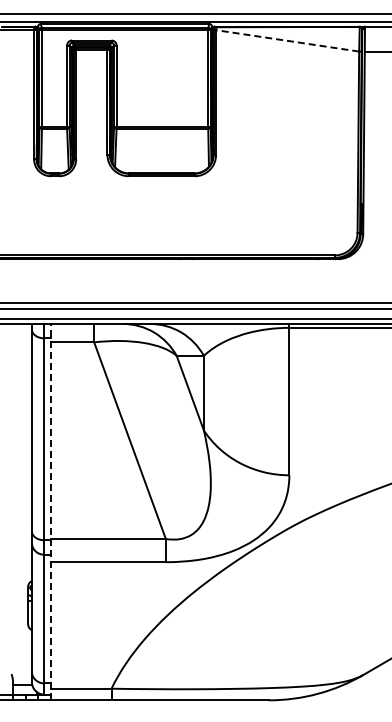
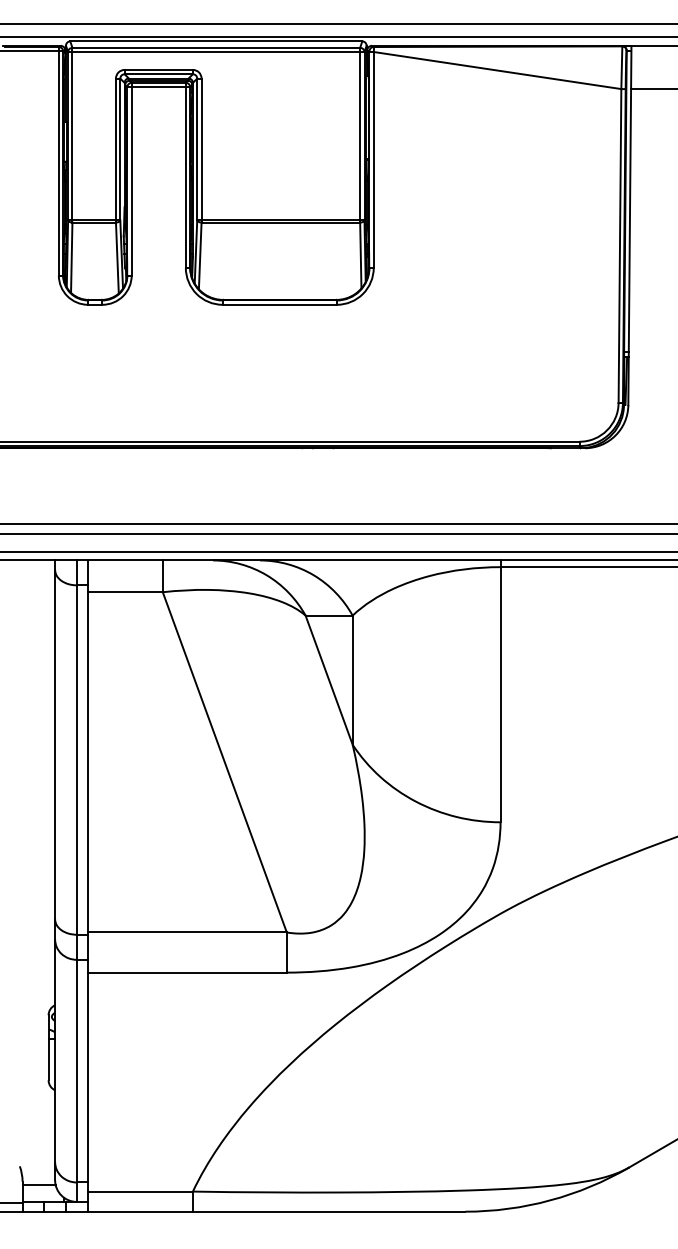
line: (287, 40) -> (497, 69), dashed -> solid
line: (50, 512) -> (87, 886), dashed -> solid

